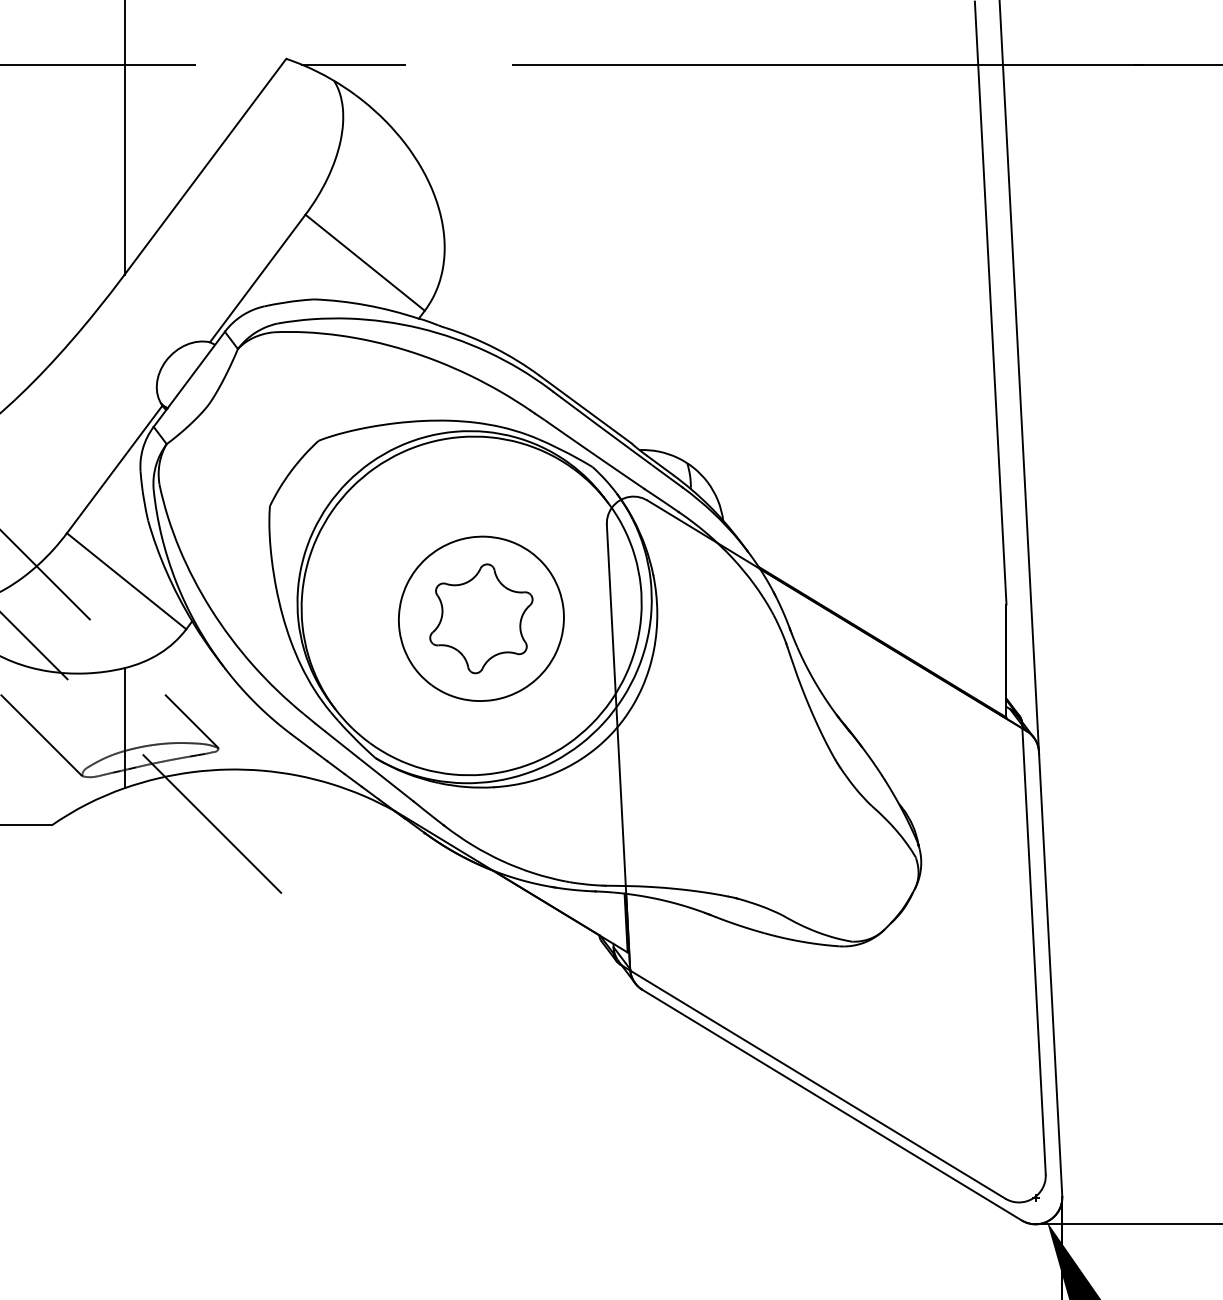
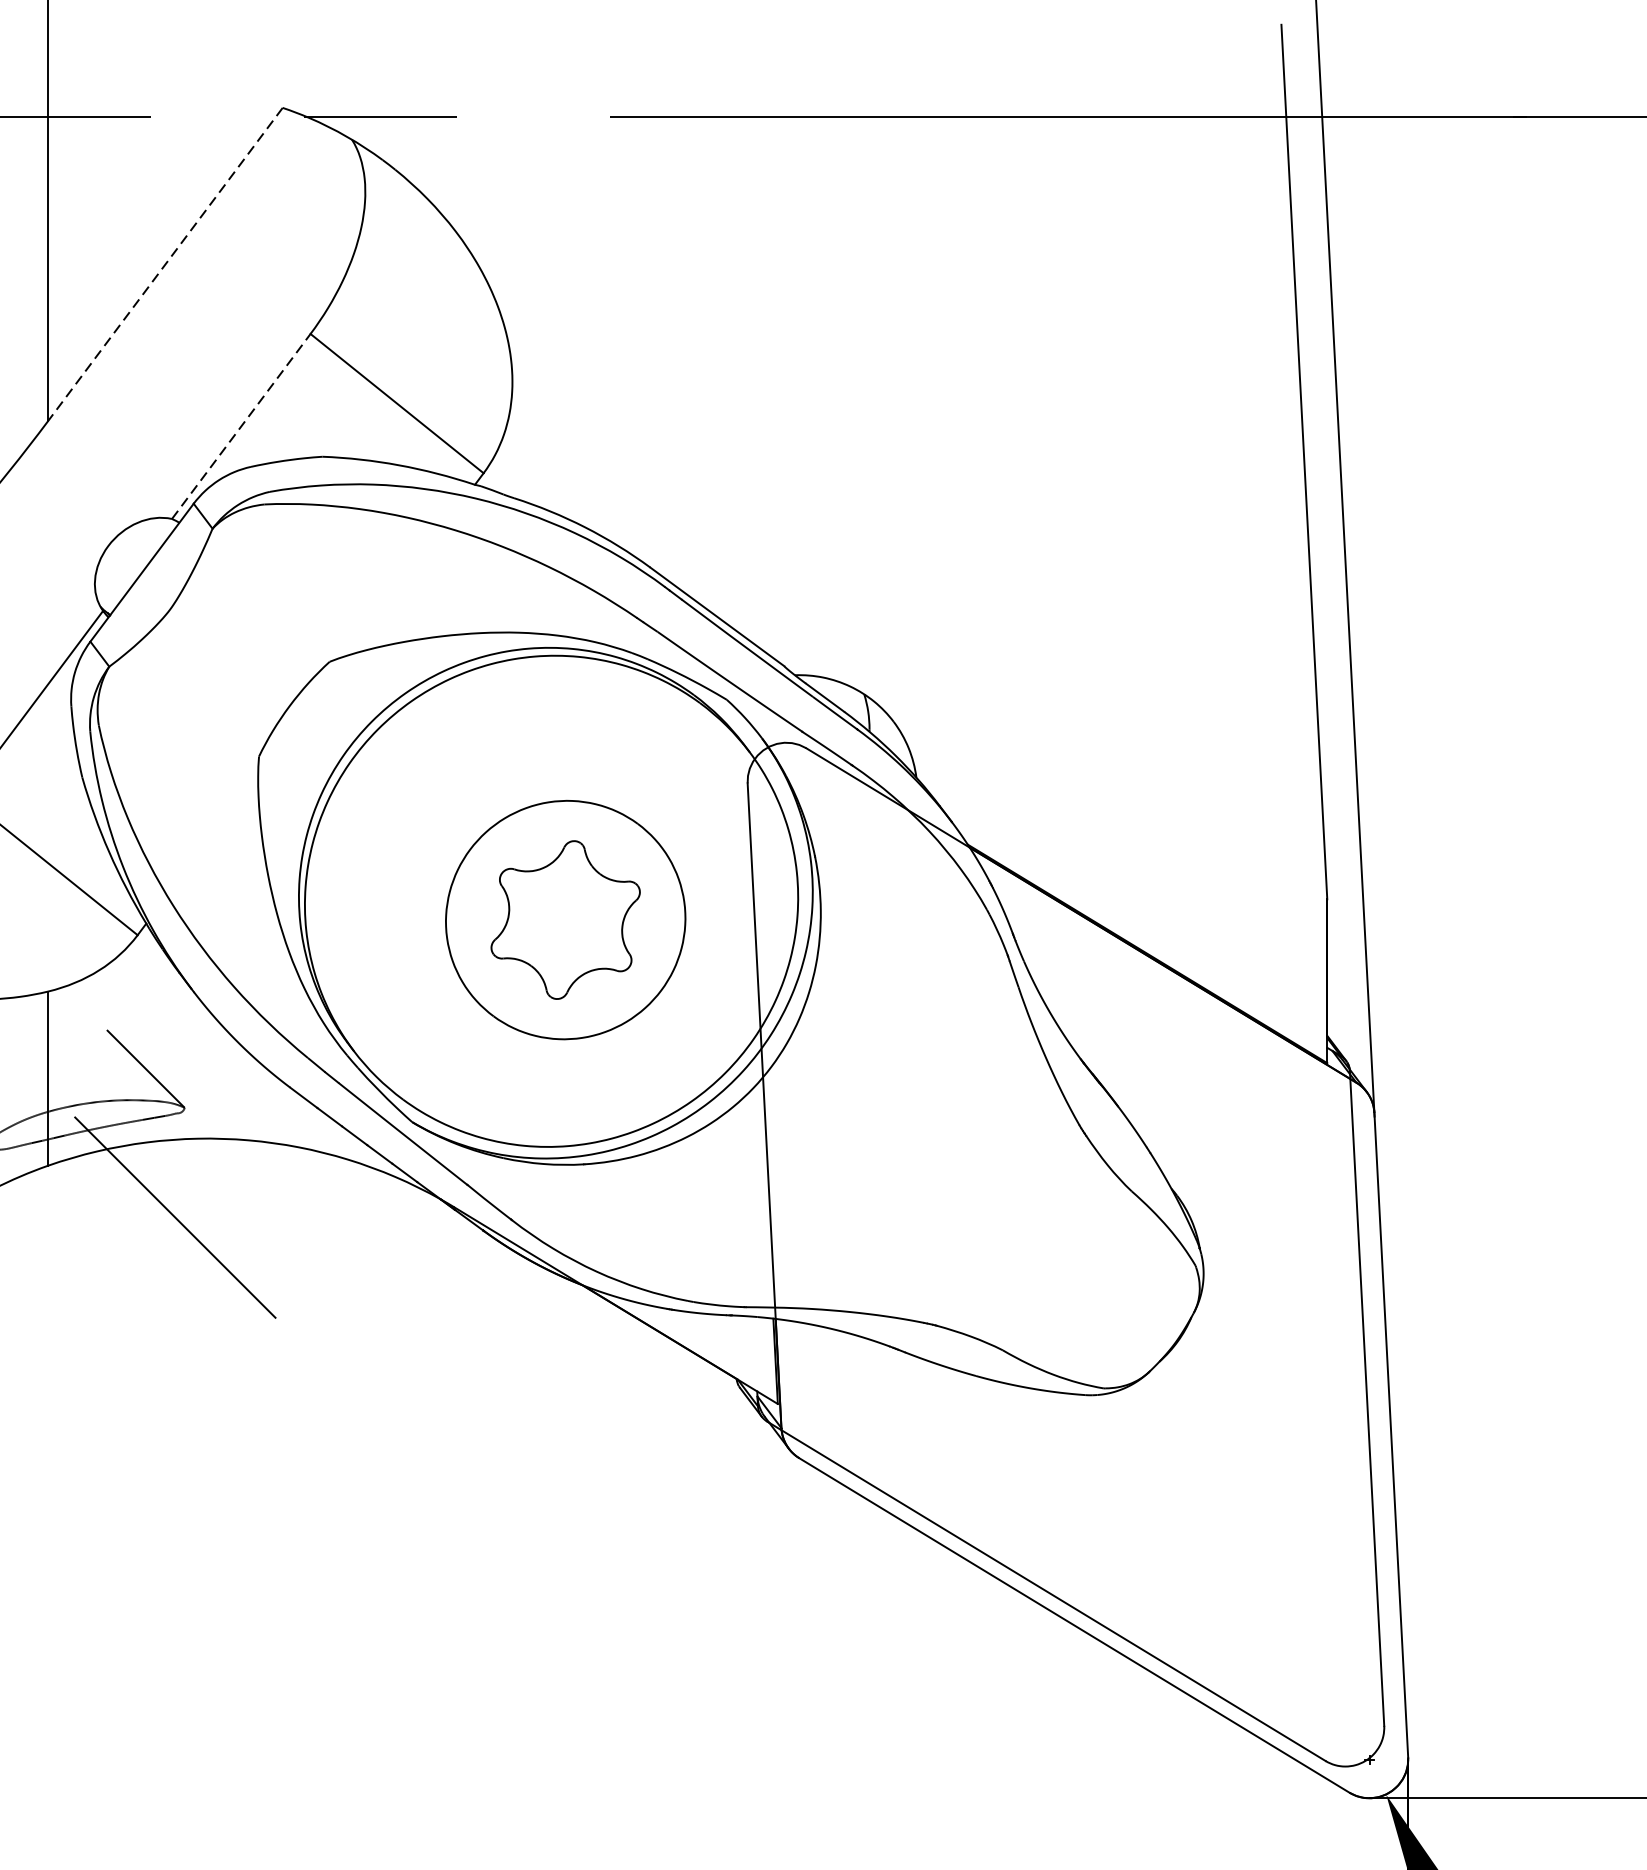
line: (205, 166) -> (165, 263), solid -> dashed
line: (257, 278) -> (240, 426), solid -> dashed

